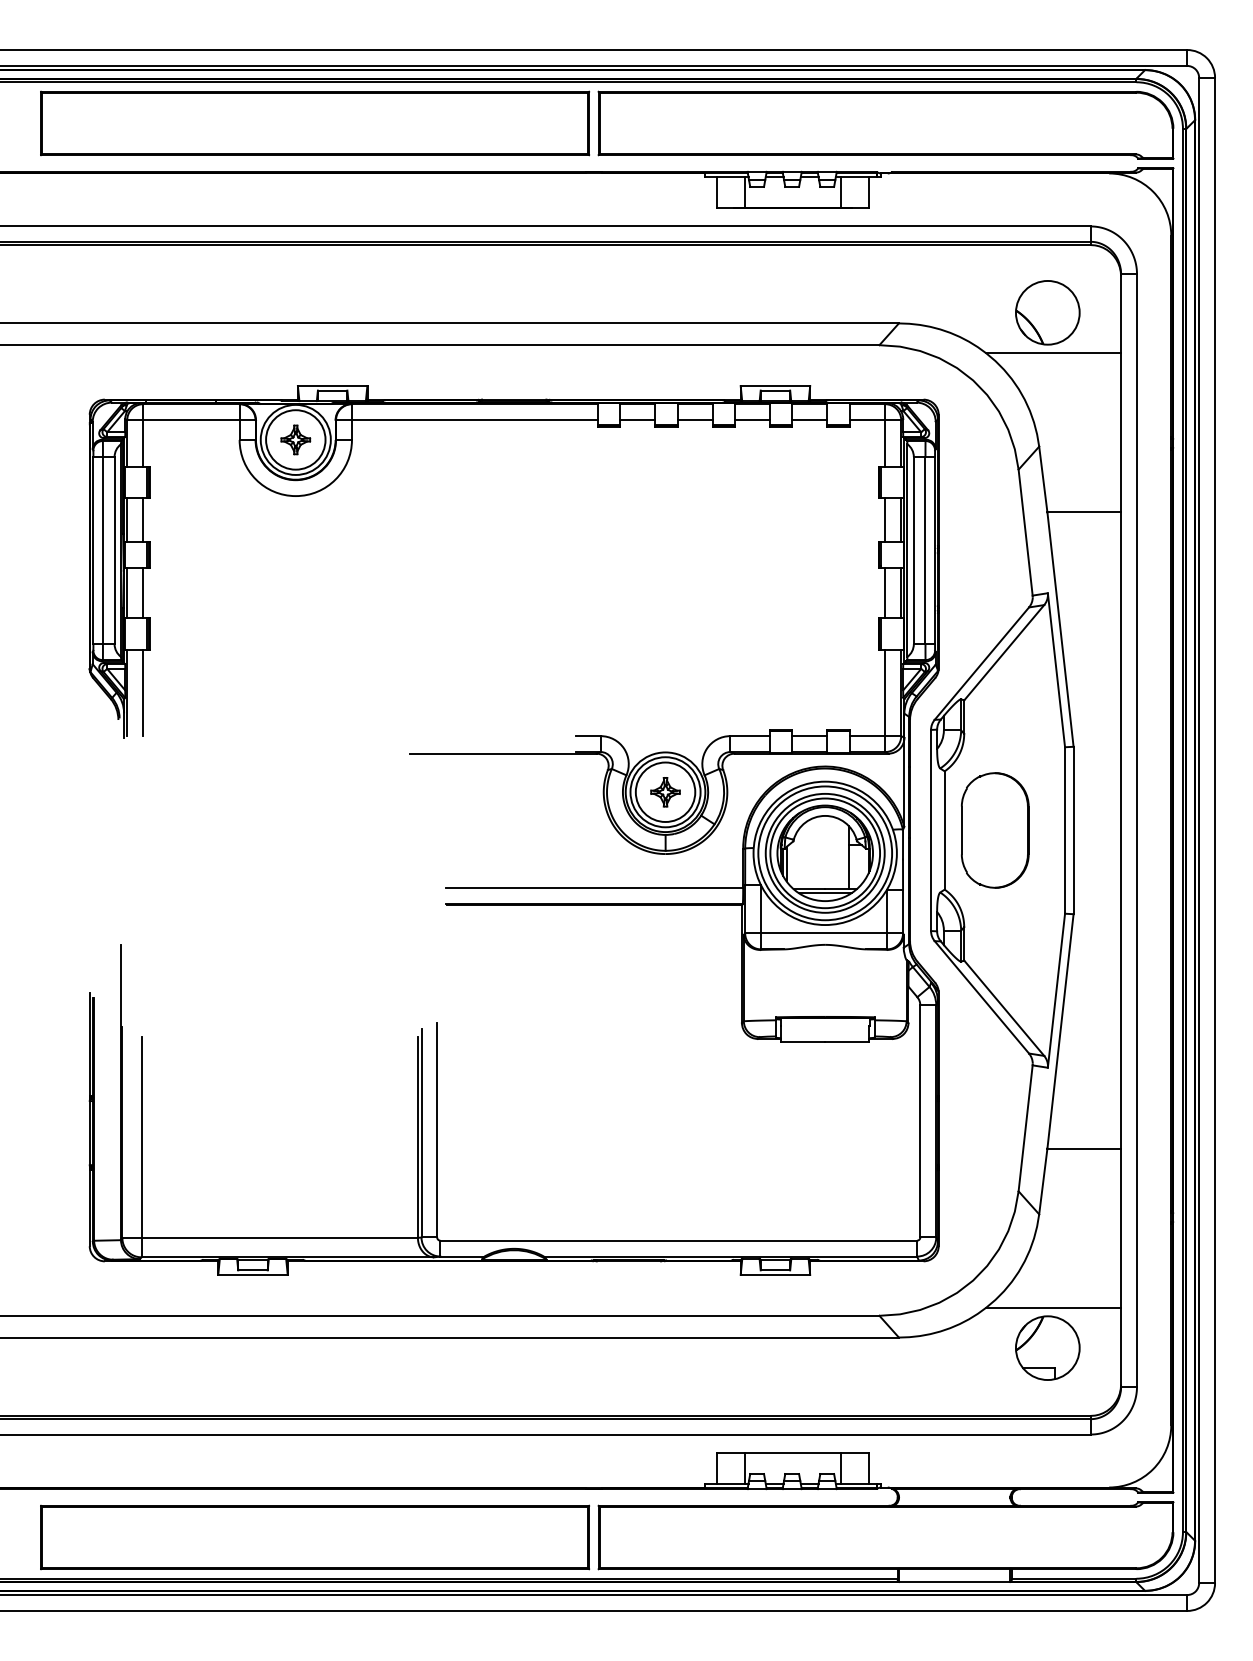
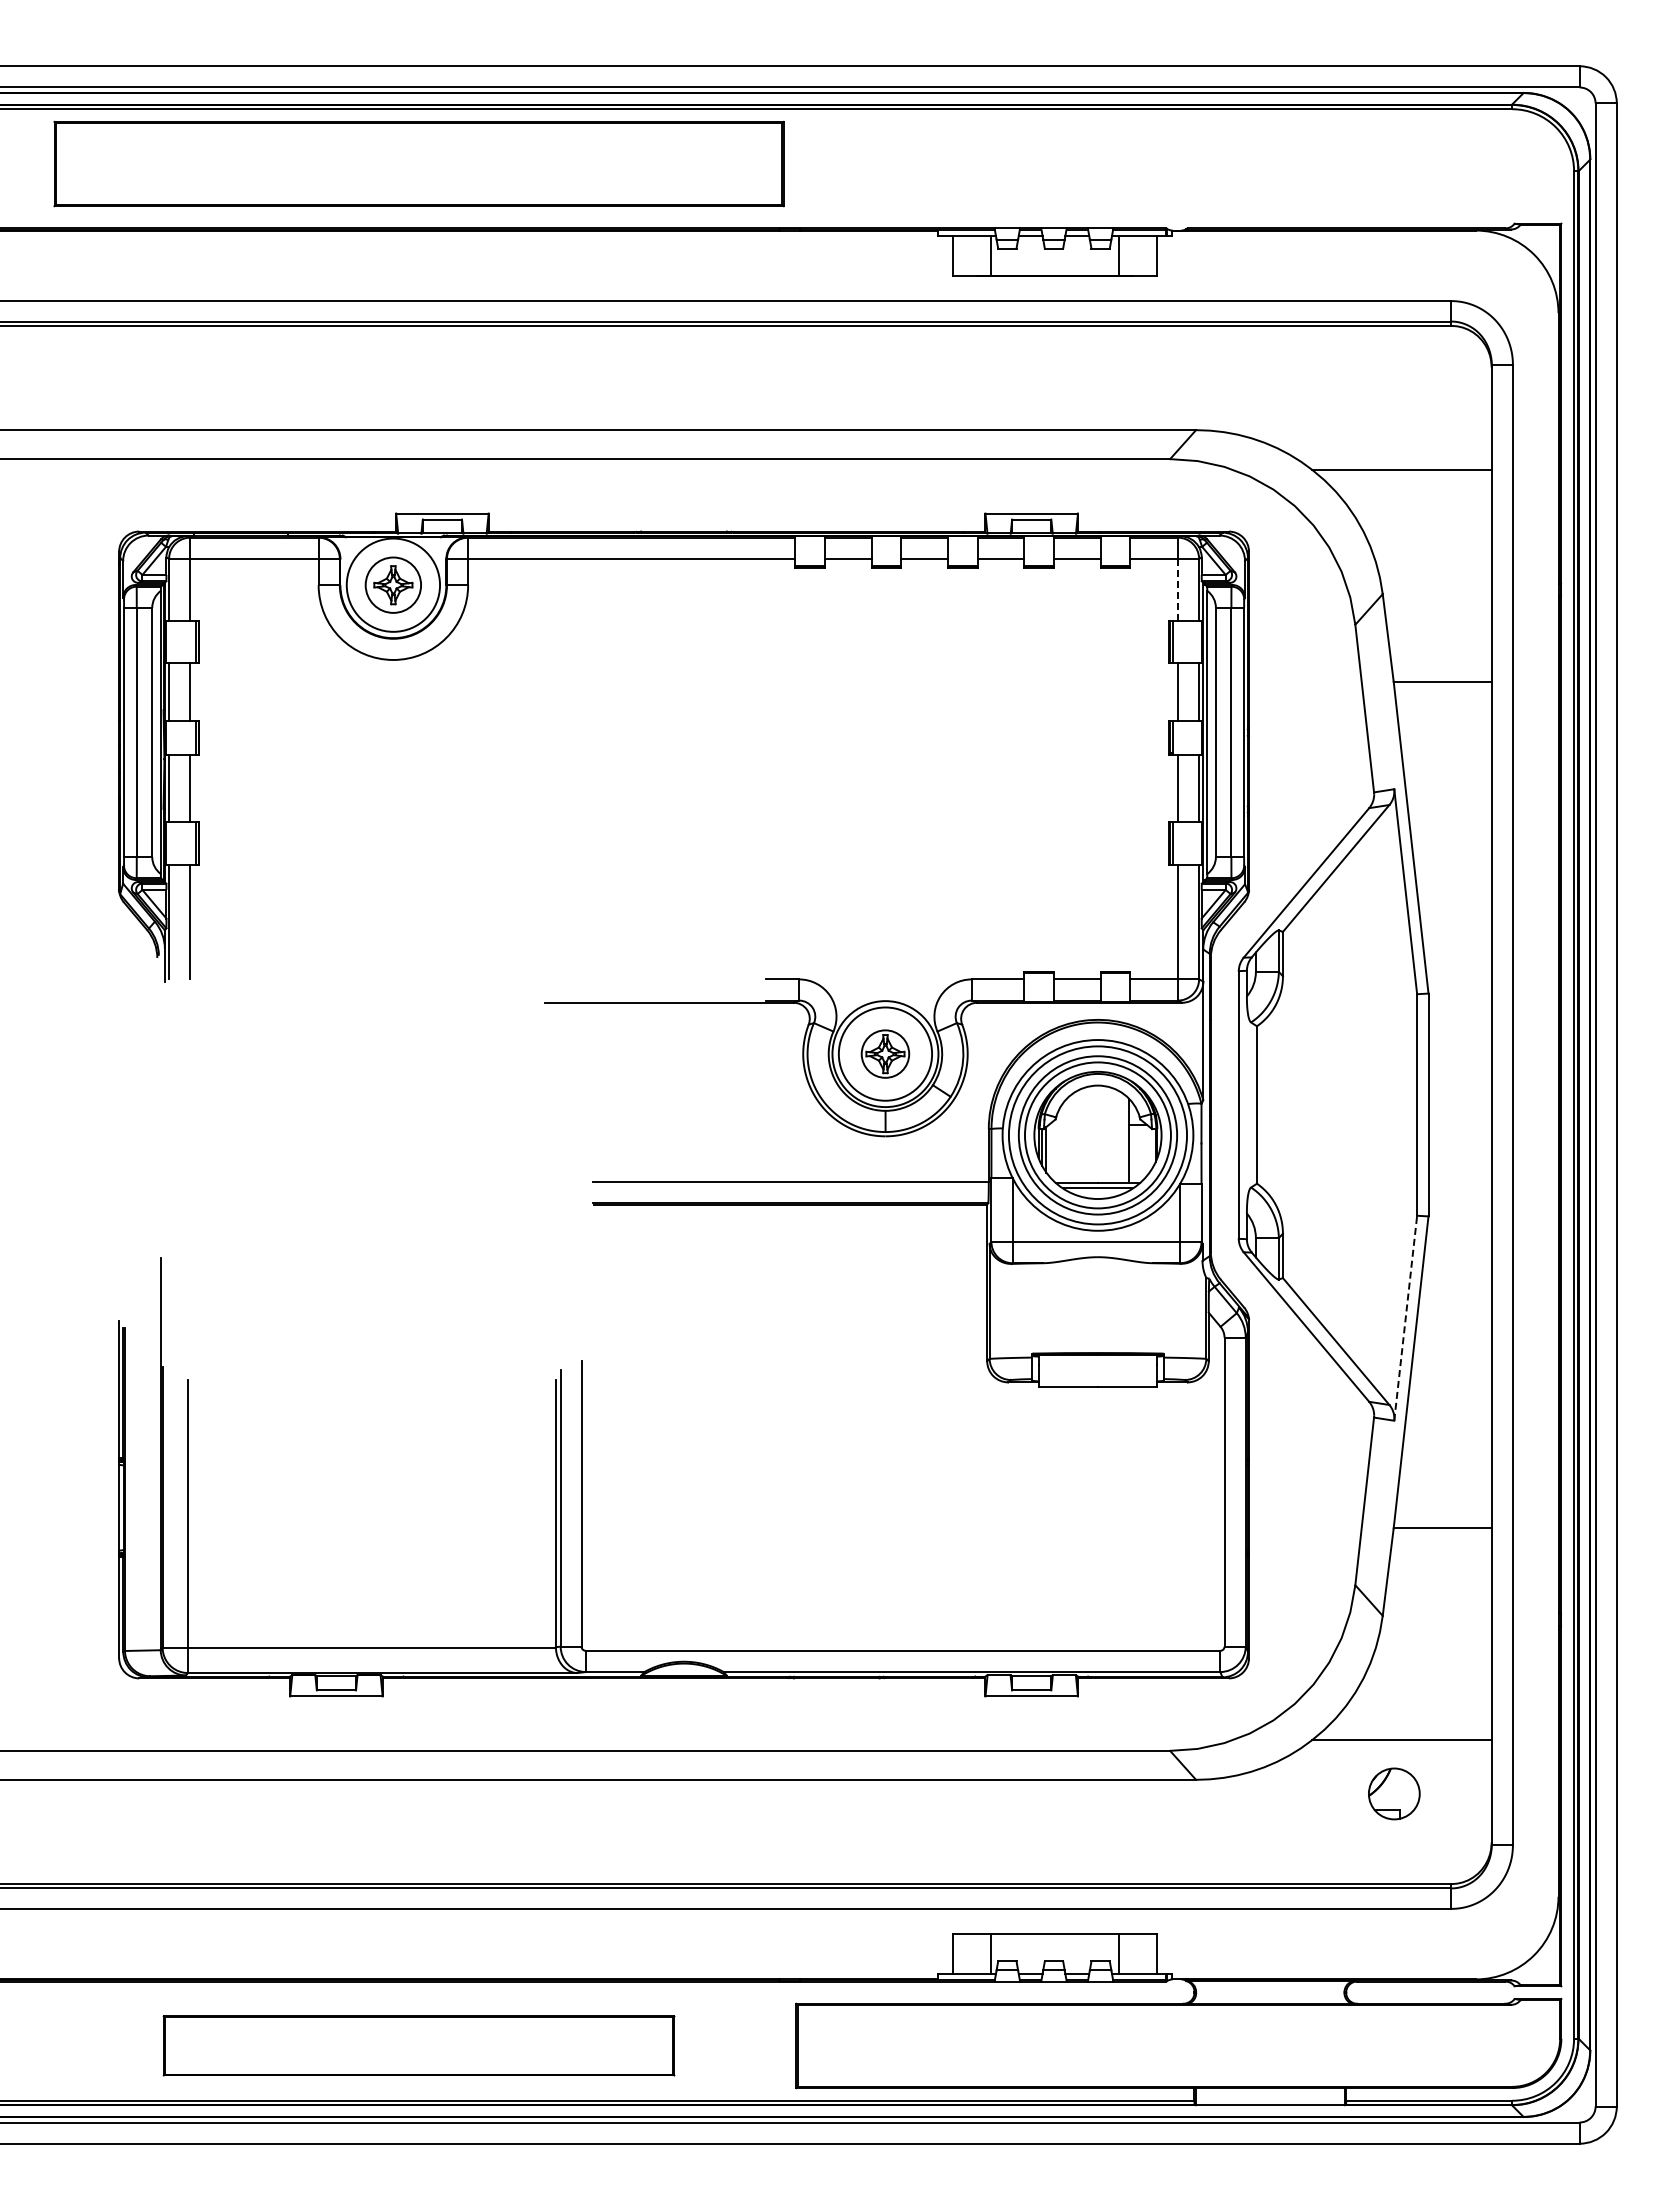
part: (885, 124) -> (1178, 165), removed
part: (1048, 312) -> (1394, 415), removed
circle: (295, 439) -> (392, 584), size x0.7
line: (884, 443) -> (1177, 589), solid -> dashed
circle: (665, 791) -> (885, 1053), size x0.6
part: (994, 830) -> (1323, 1104), removed
line: (1056, 990) -> (1405, 1317), solid -> dashed
part: (1048, 1347) -> (1394, 1793), size x0.6
part: (314, 1537) -> (418, 2045), size x0.7

